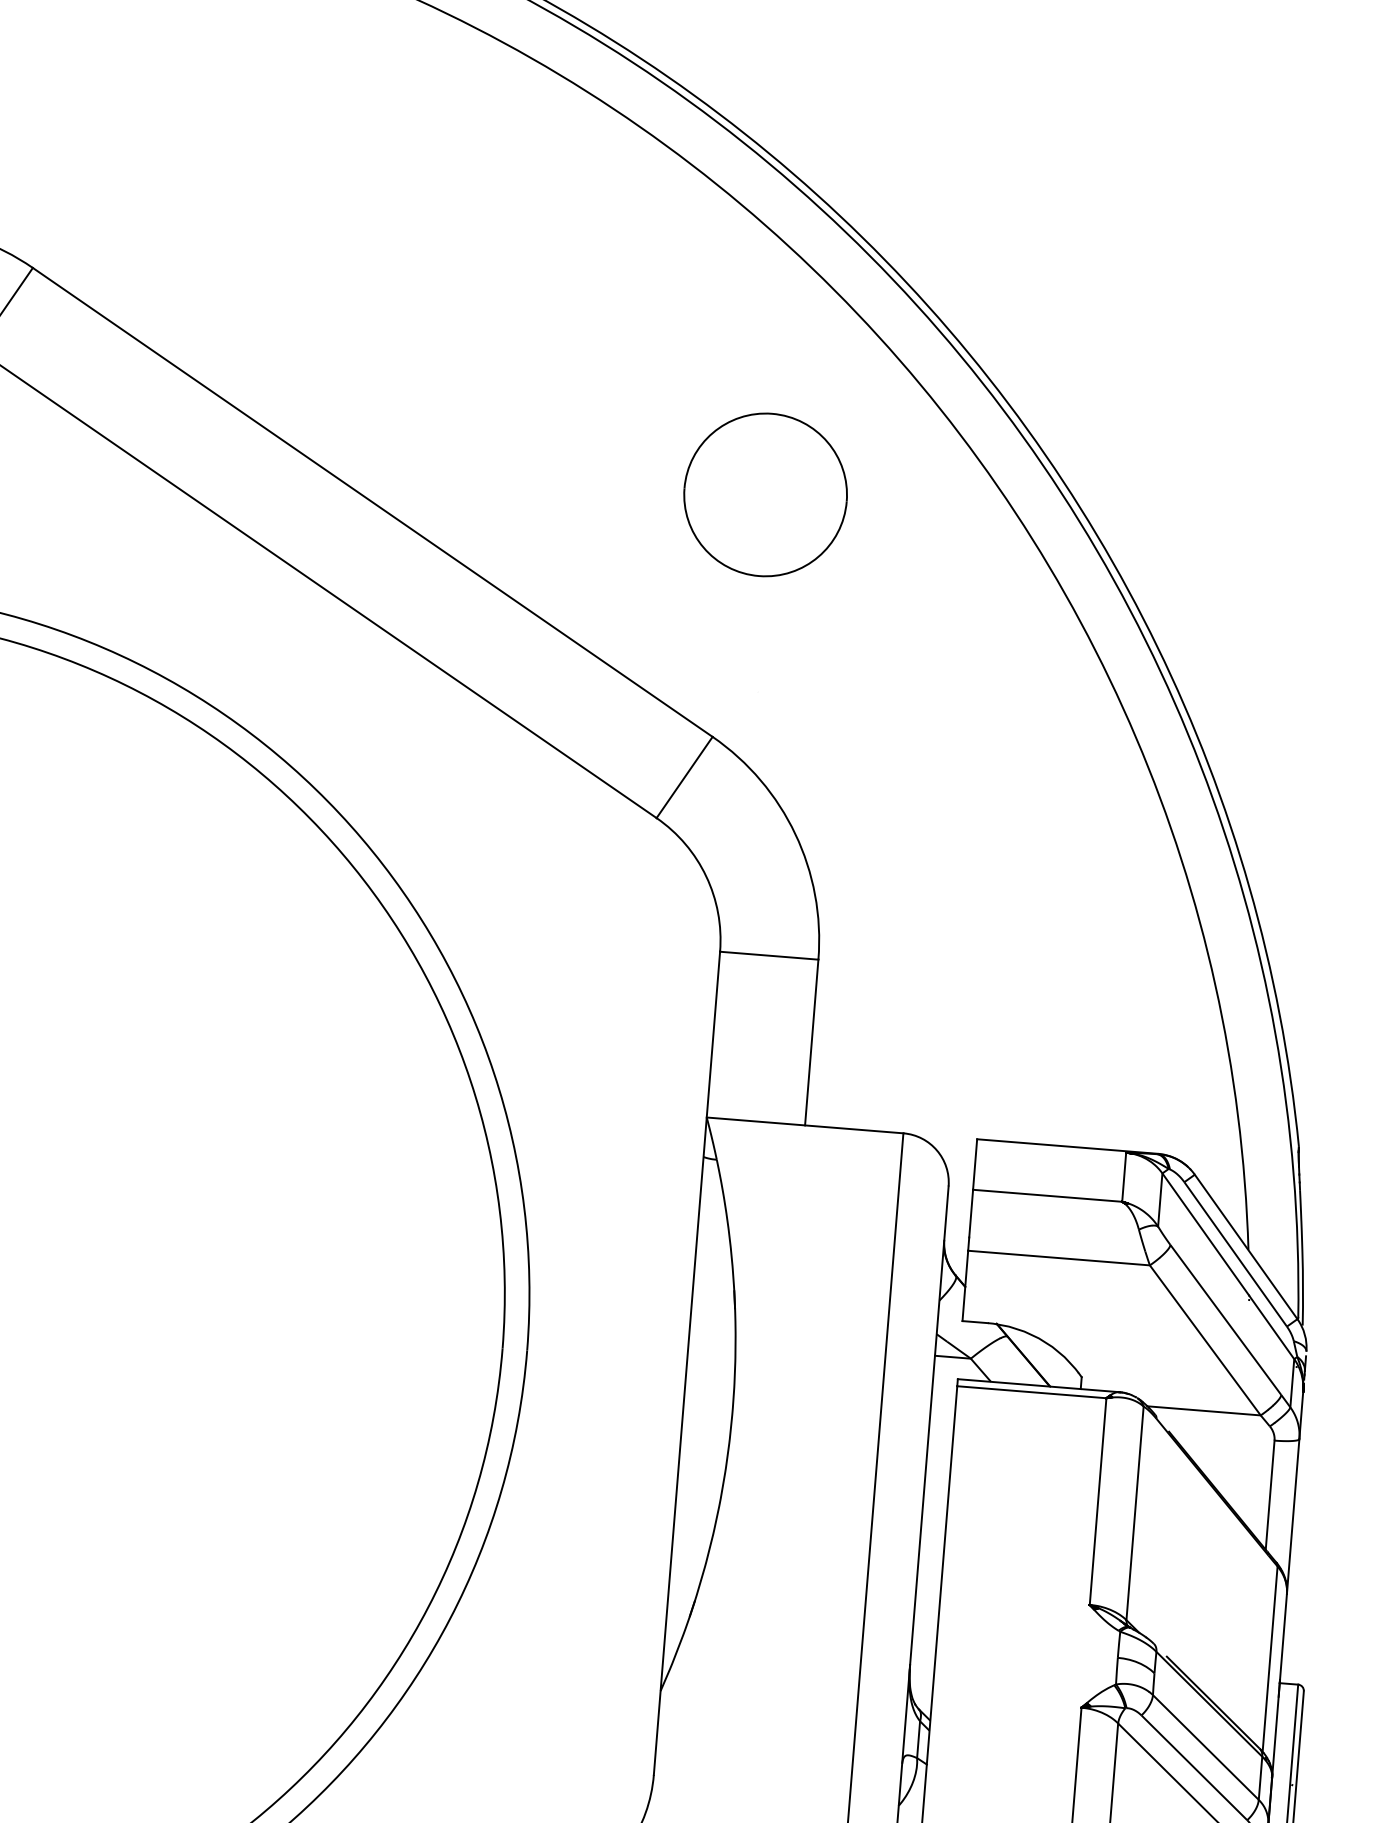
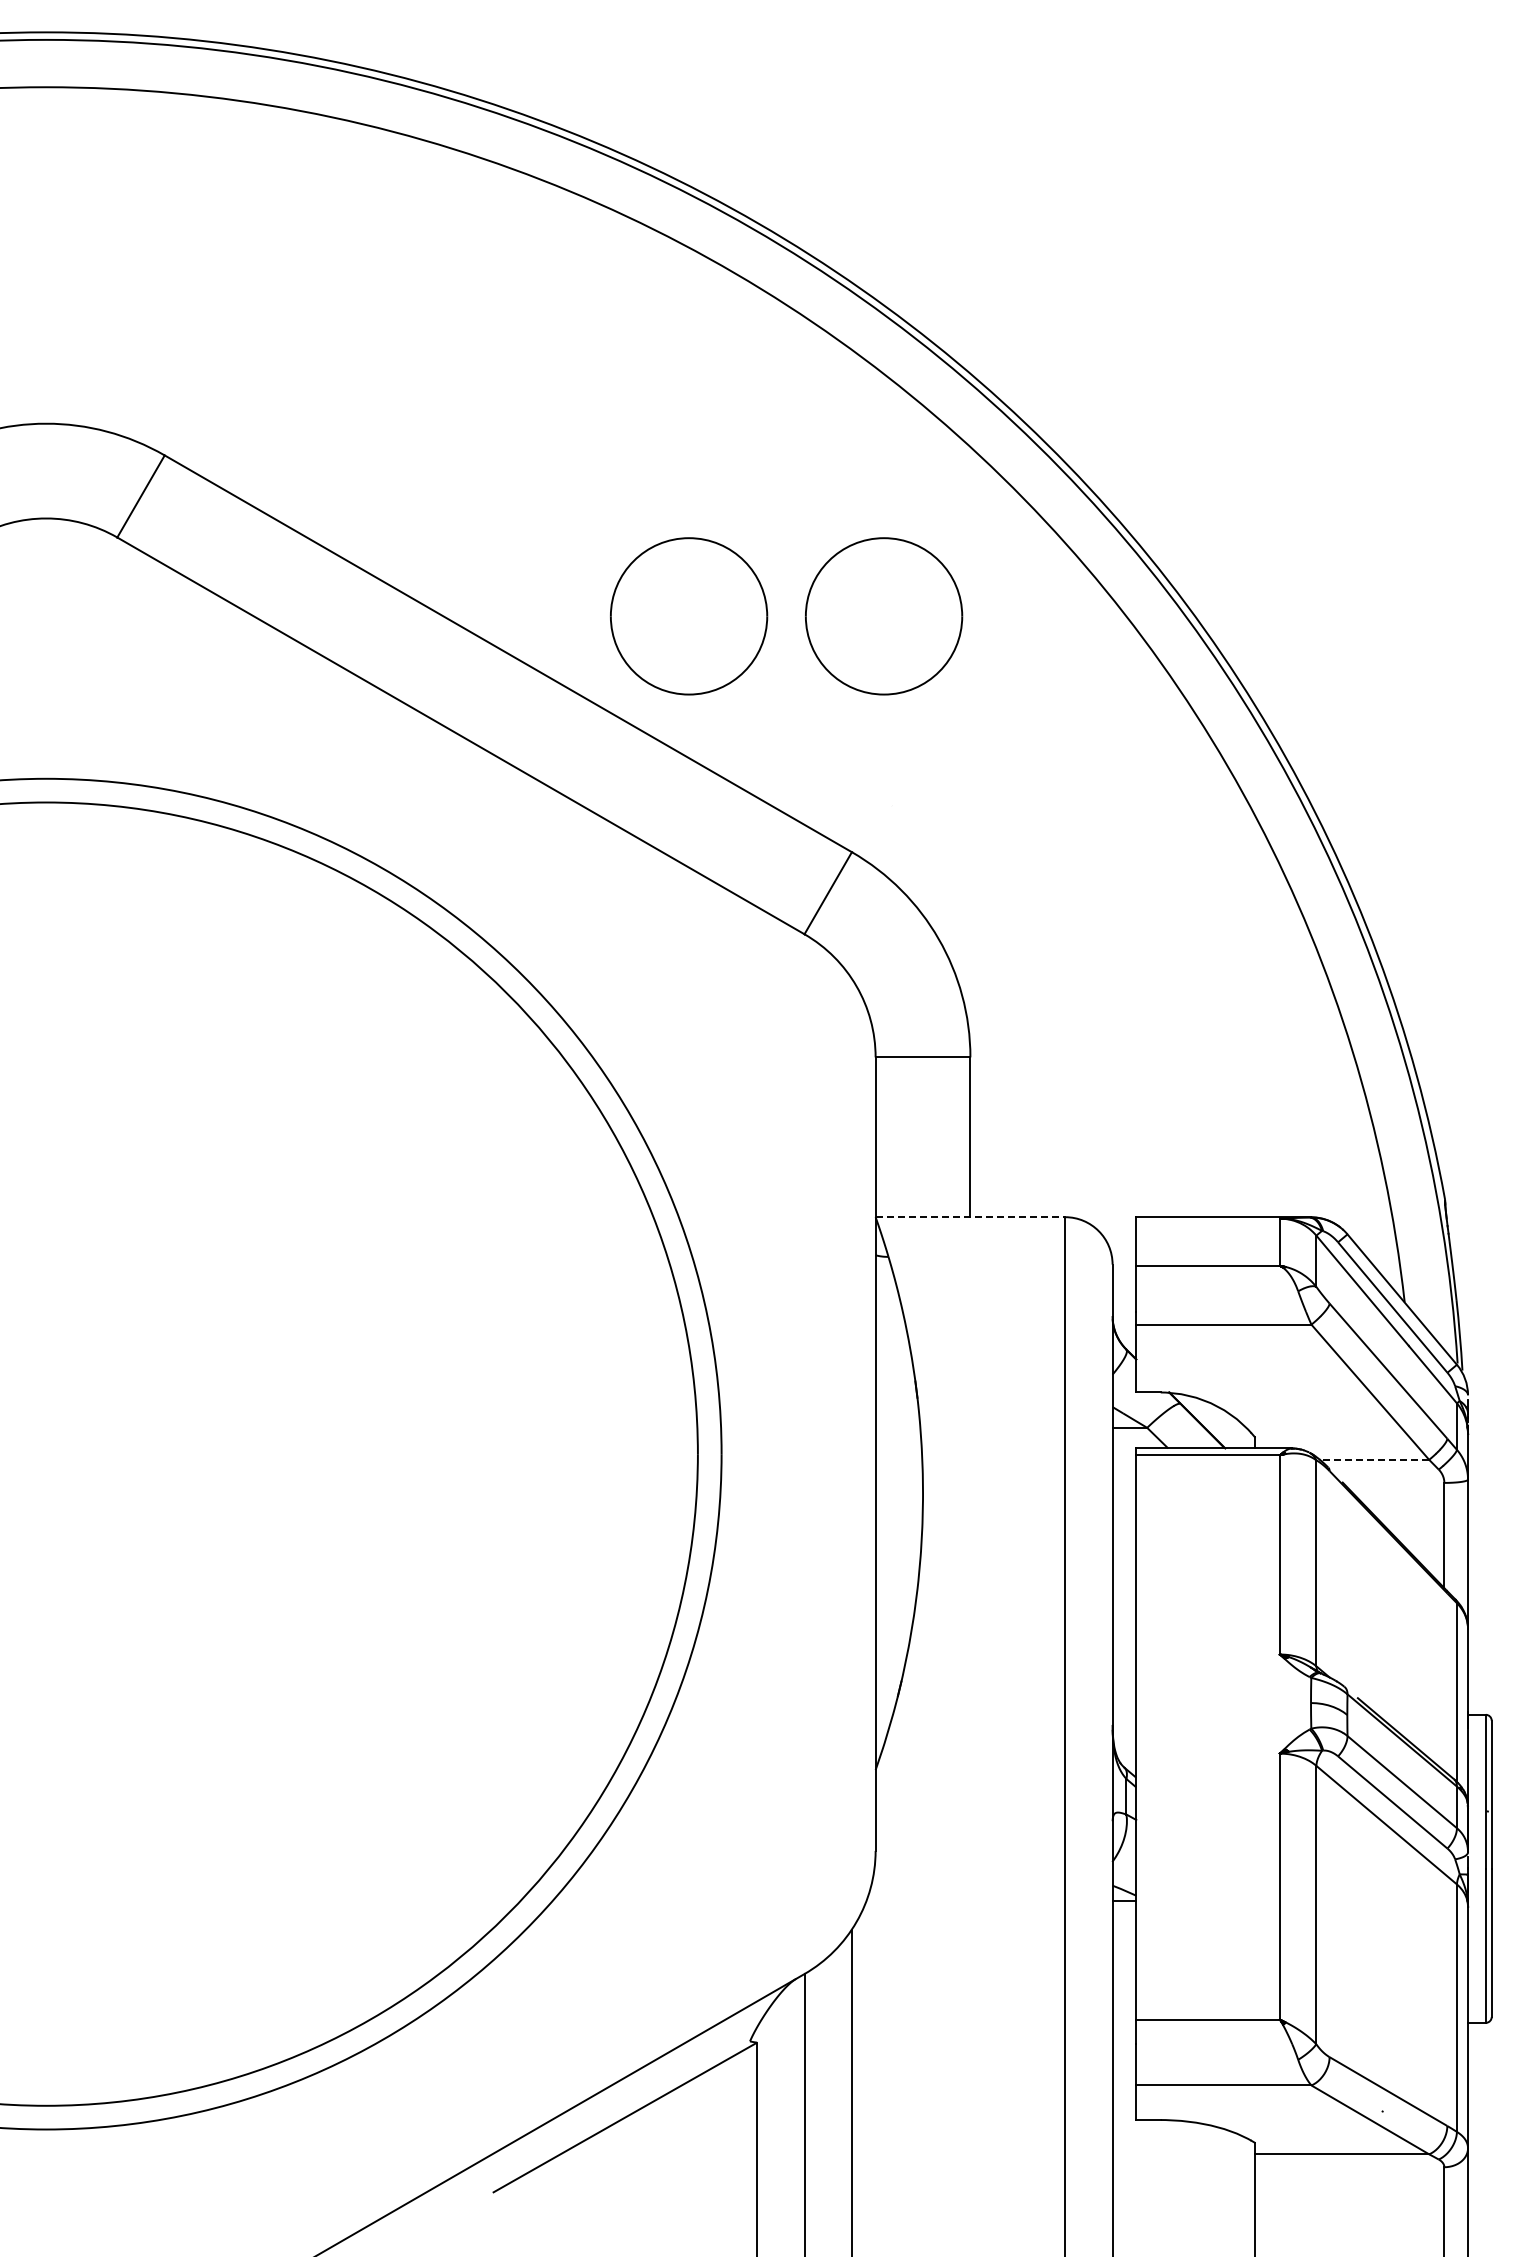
part: (563, 478) -> (689, 616), added
line: (805, 1125) -> (970, 1217), solid -> dashed
line: (1204, 1410) -> (1374, 1459), solid -> dashed

